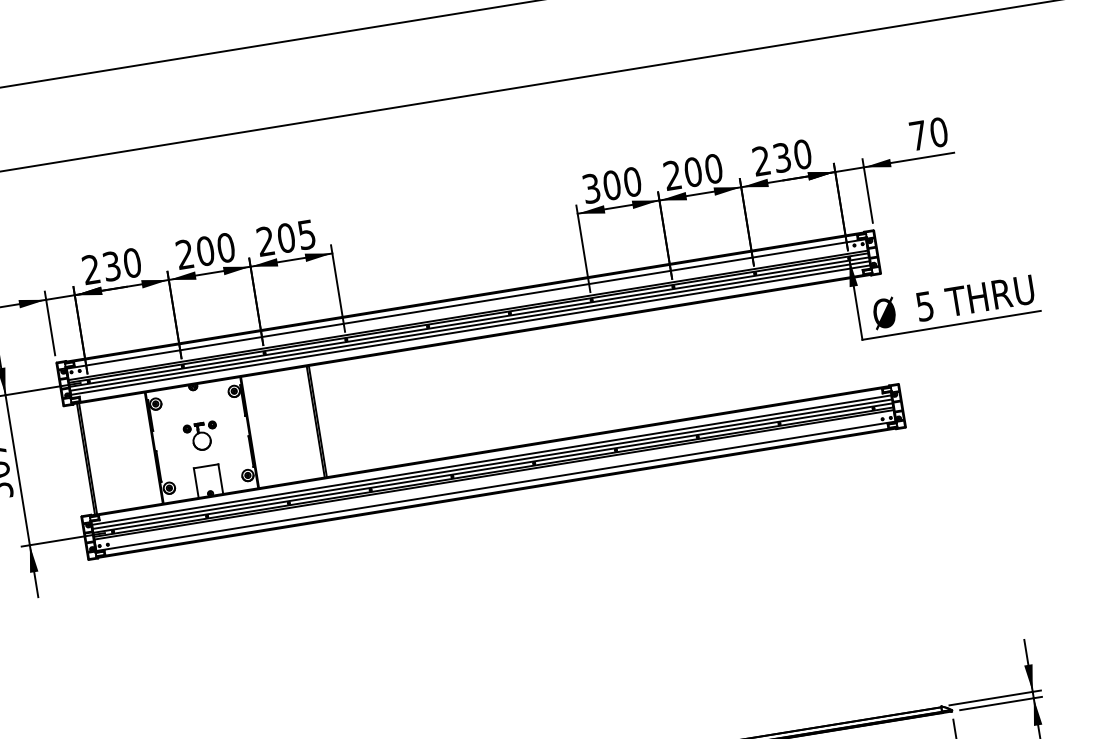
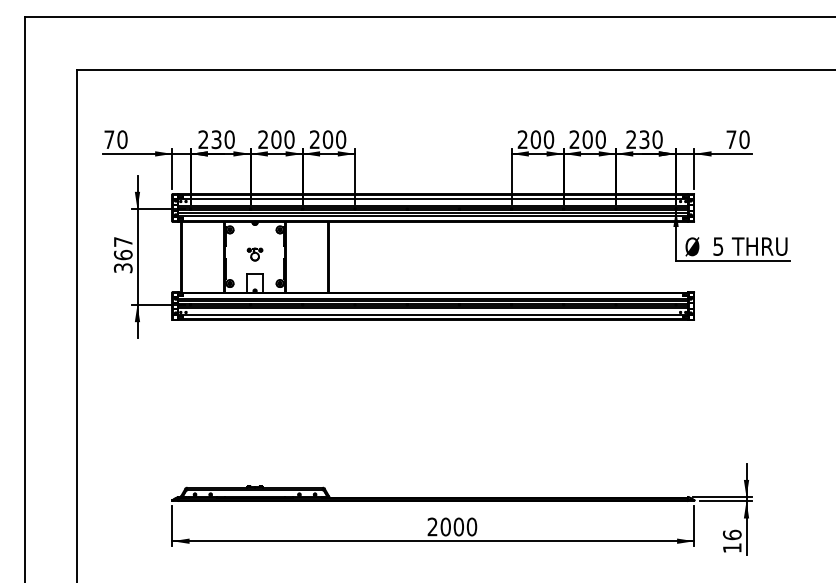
text: (591, 188) -> (522, 139), 300 -> 200
text: (307, 234) -> (341, 139), 205 -> 200
part: (200, 436) -> (254, 254), size x0.71

